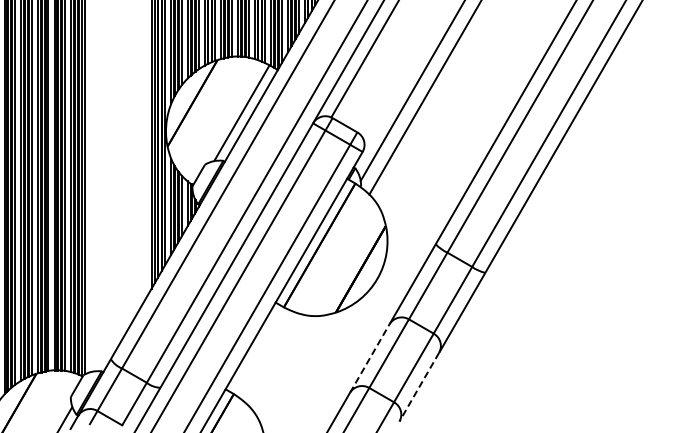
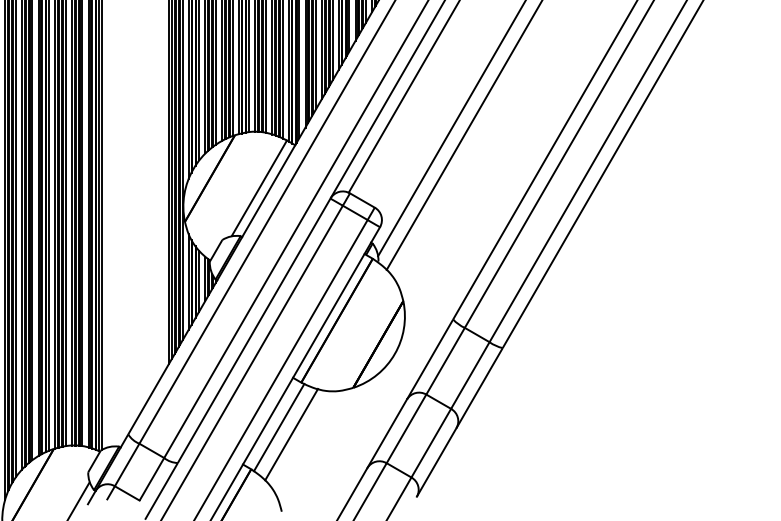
line: (261, 352) -> (278, 427), added
line: (370, 358) -> (387, 433), dashed -> solid
line: (274, 359) -> (291, 434), added
line: (419, 387) -> (436, 462), dashed -> solid

